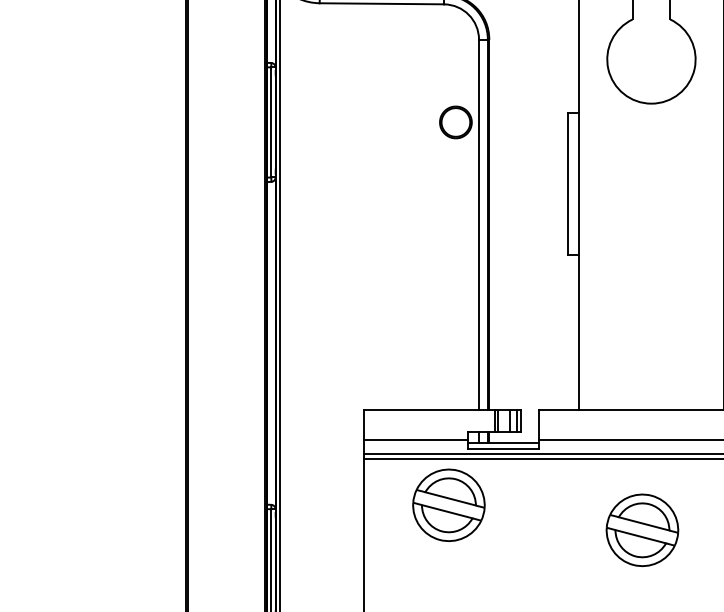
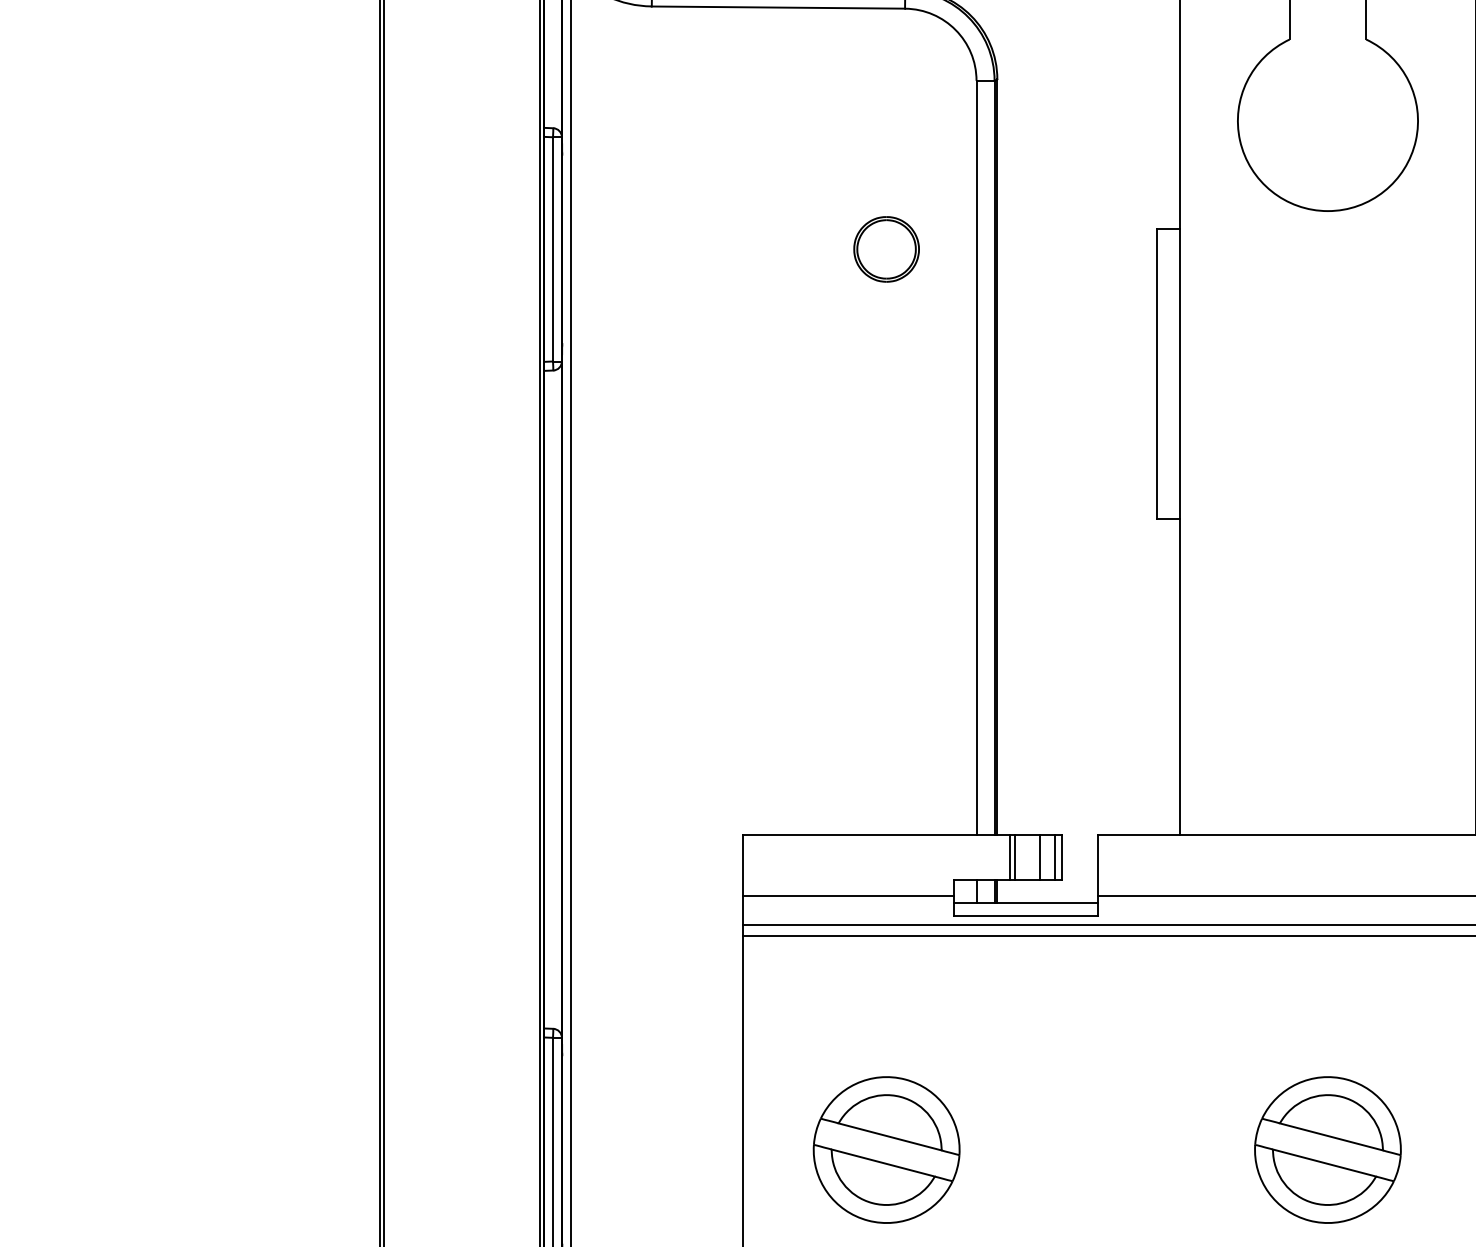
part: (455, 122) -> (885, 249), moved
part: (448, 505) -> (885, 1150), moved
part: (642, 530) -> (1328, 1150), moved

